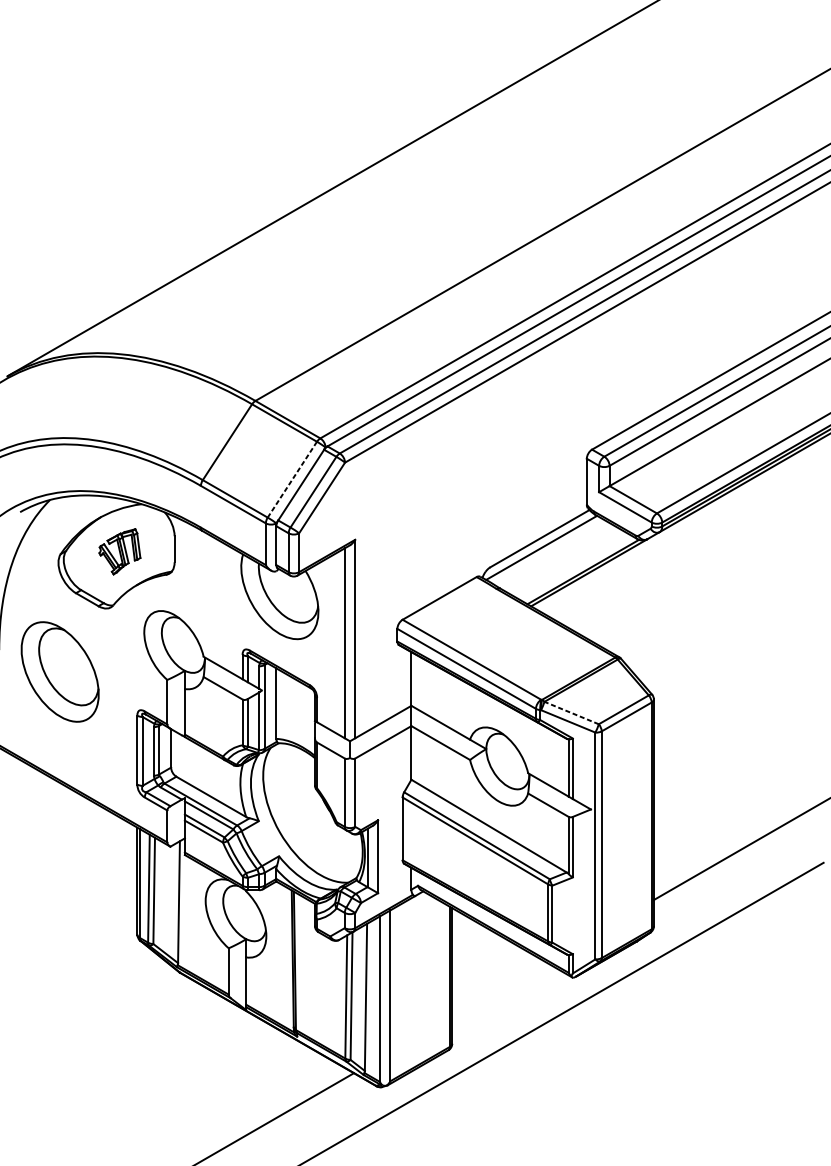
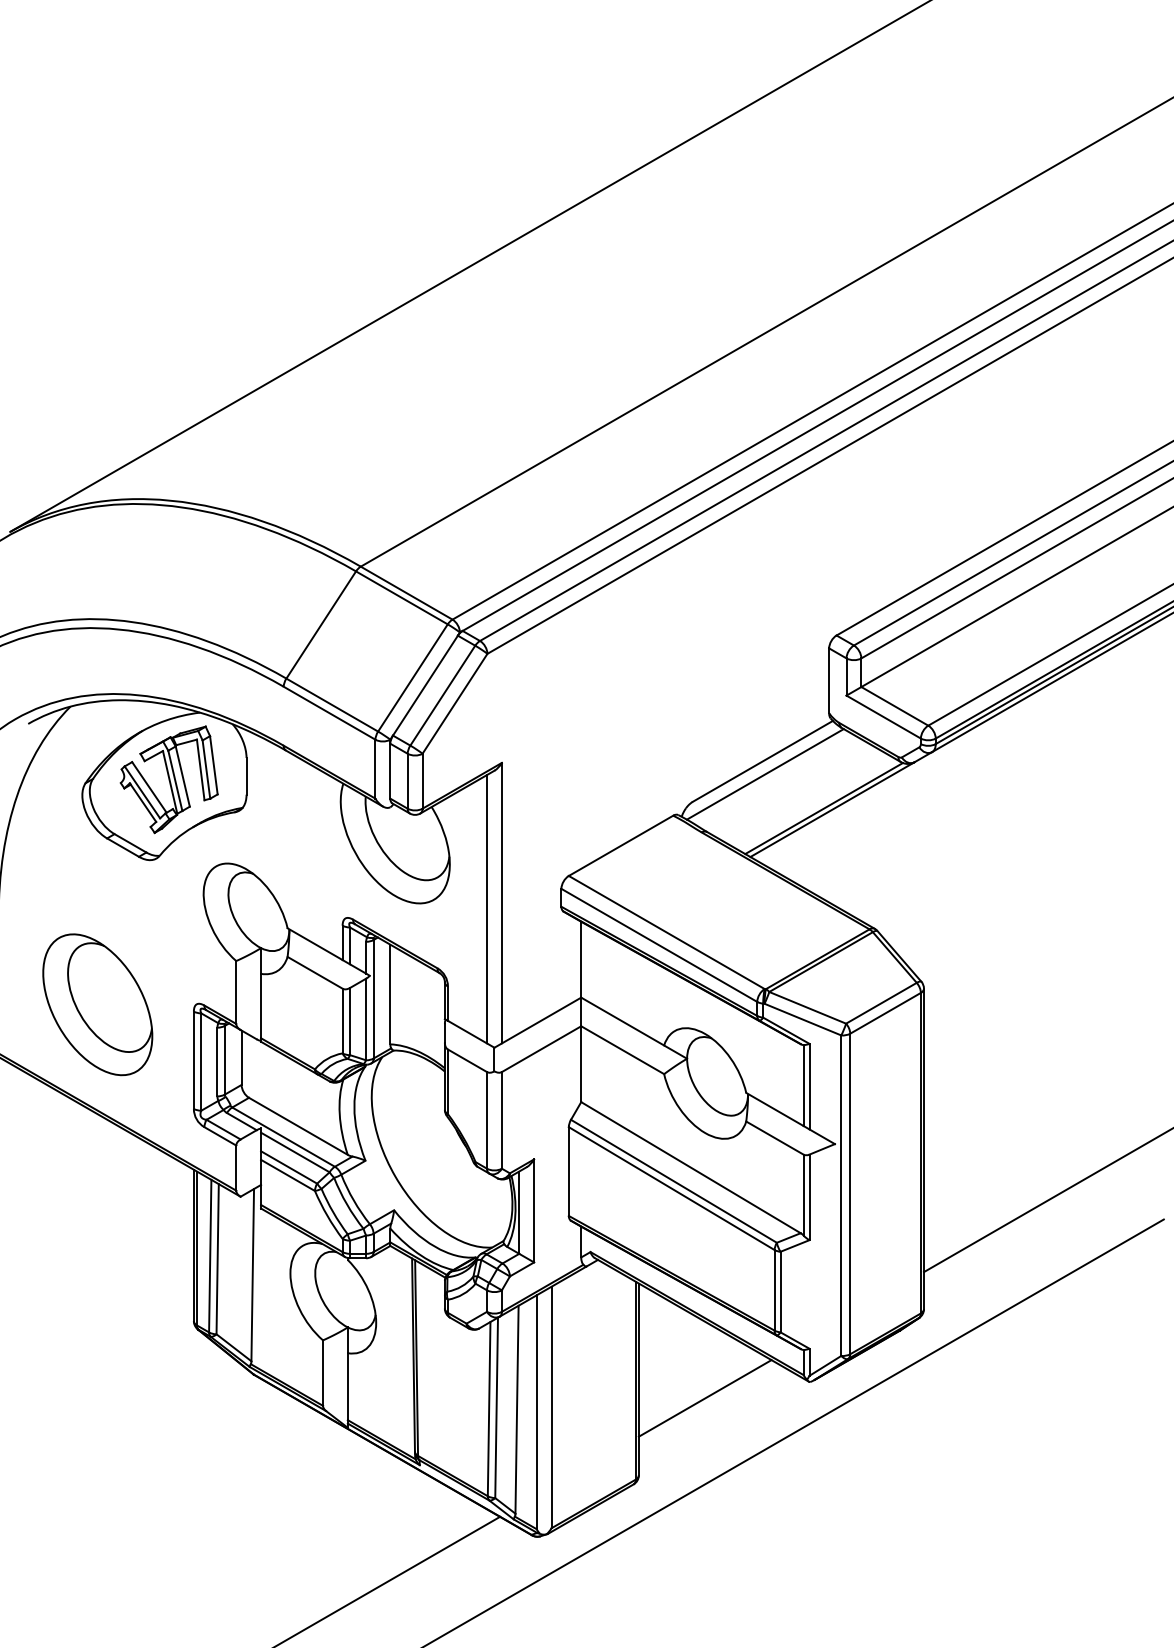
line: (292, 479) -> (412, 677), dashed -> solid
part: (119, 551) -> (168, 779), size x1.67
part: (59, 671) -> (97, 1004), moved
line: (571, 712) -> (807, 1007), dashed -> solid
line: (498, 989) -> (704, 1398), added

